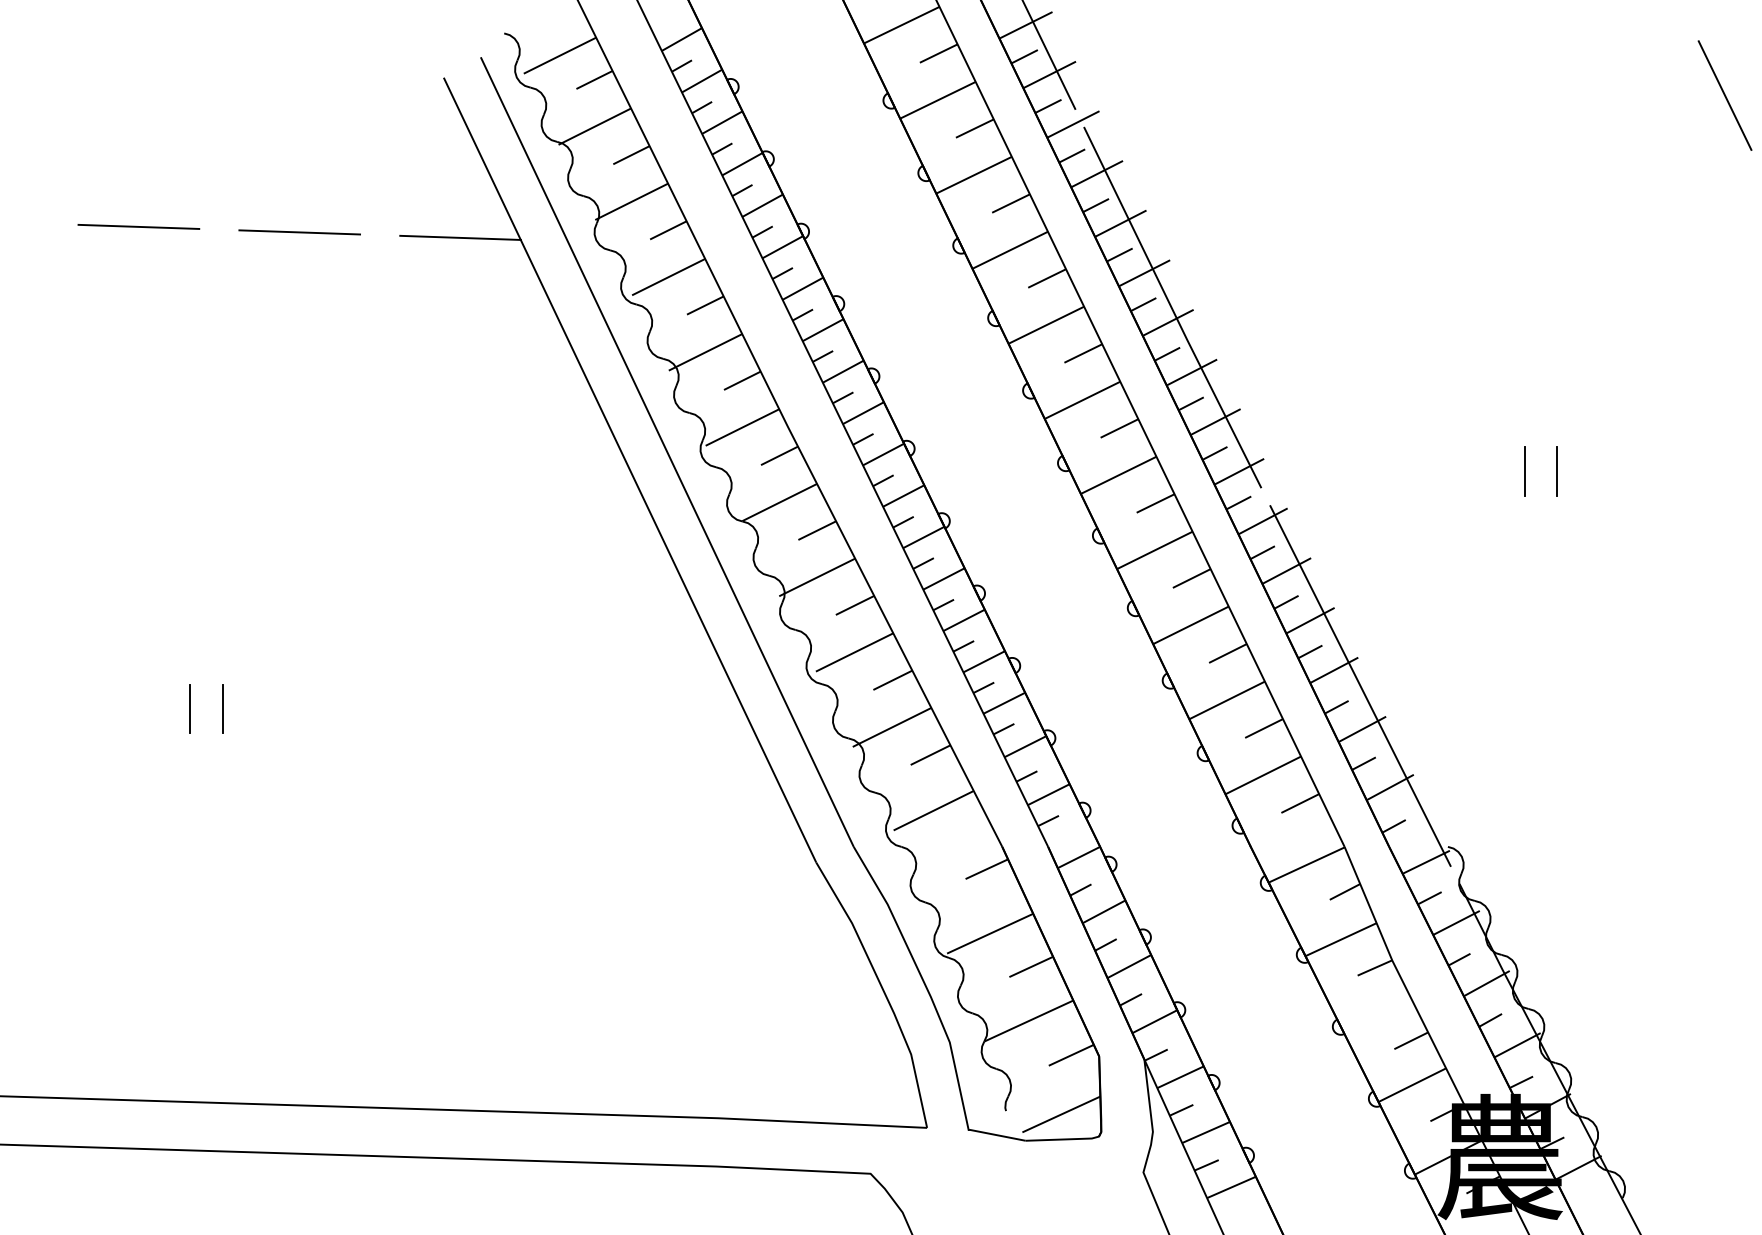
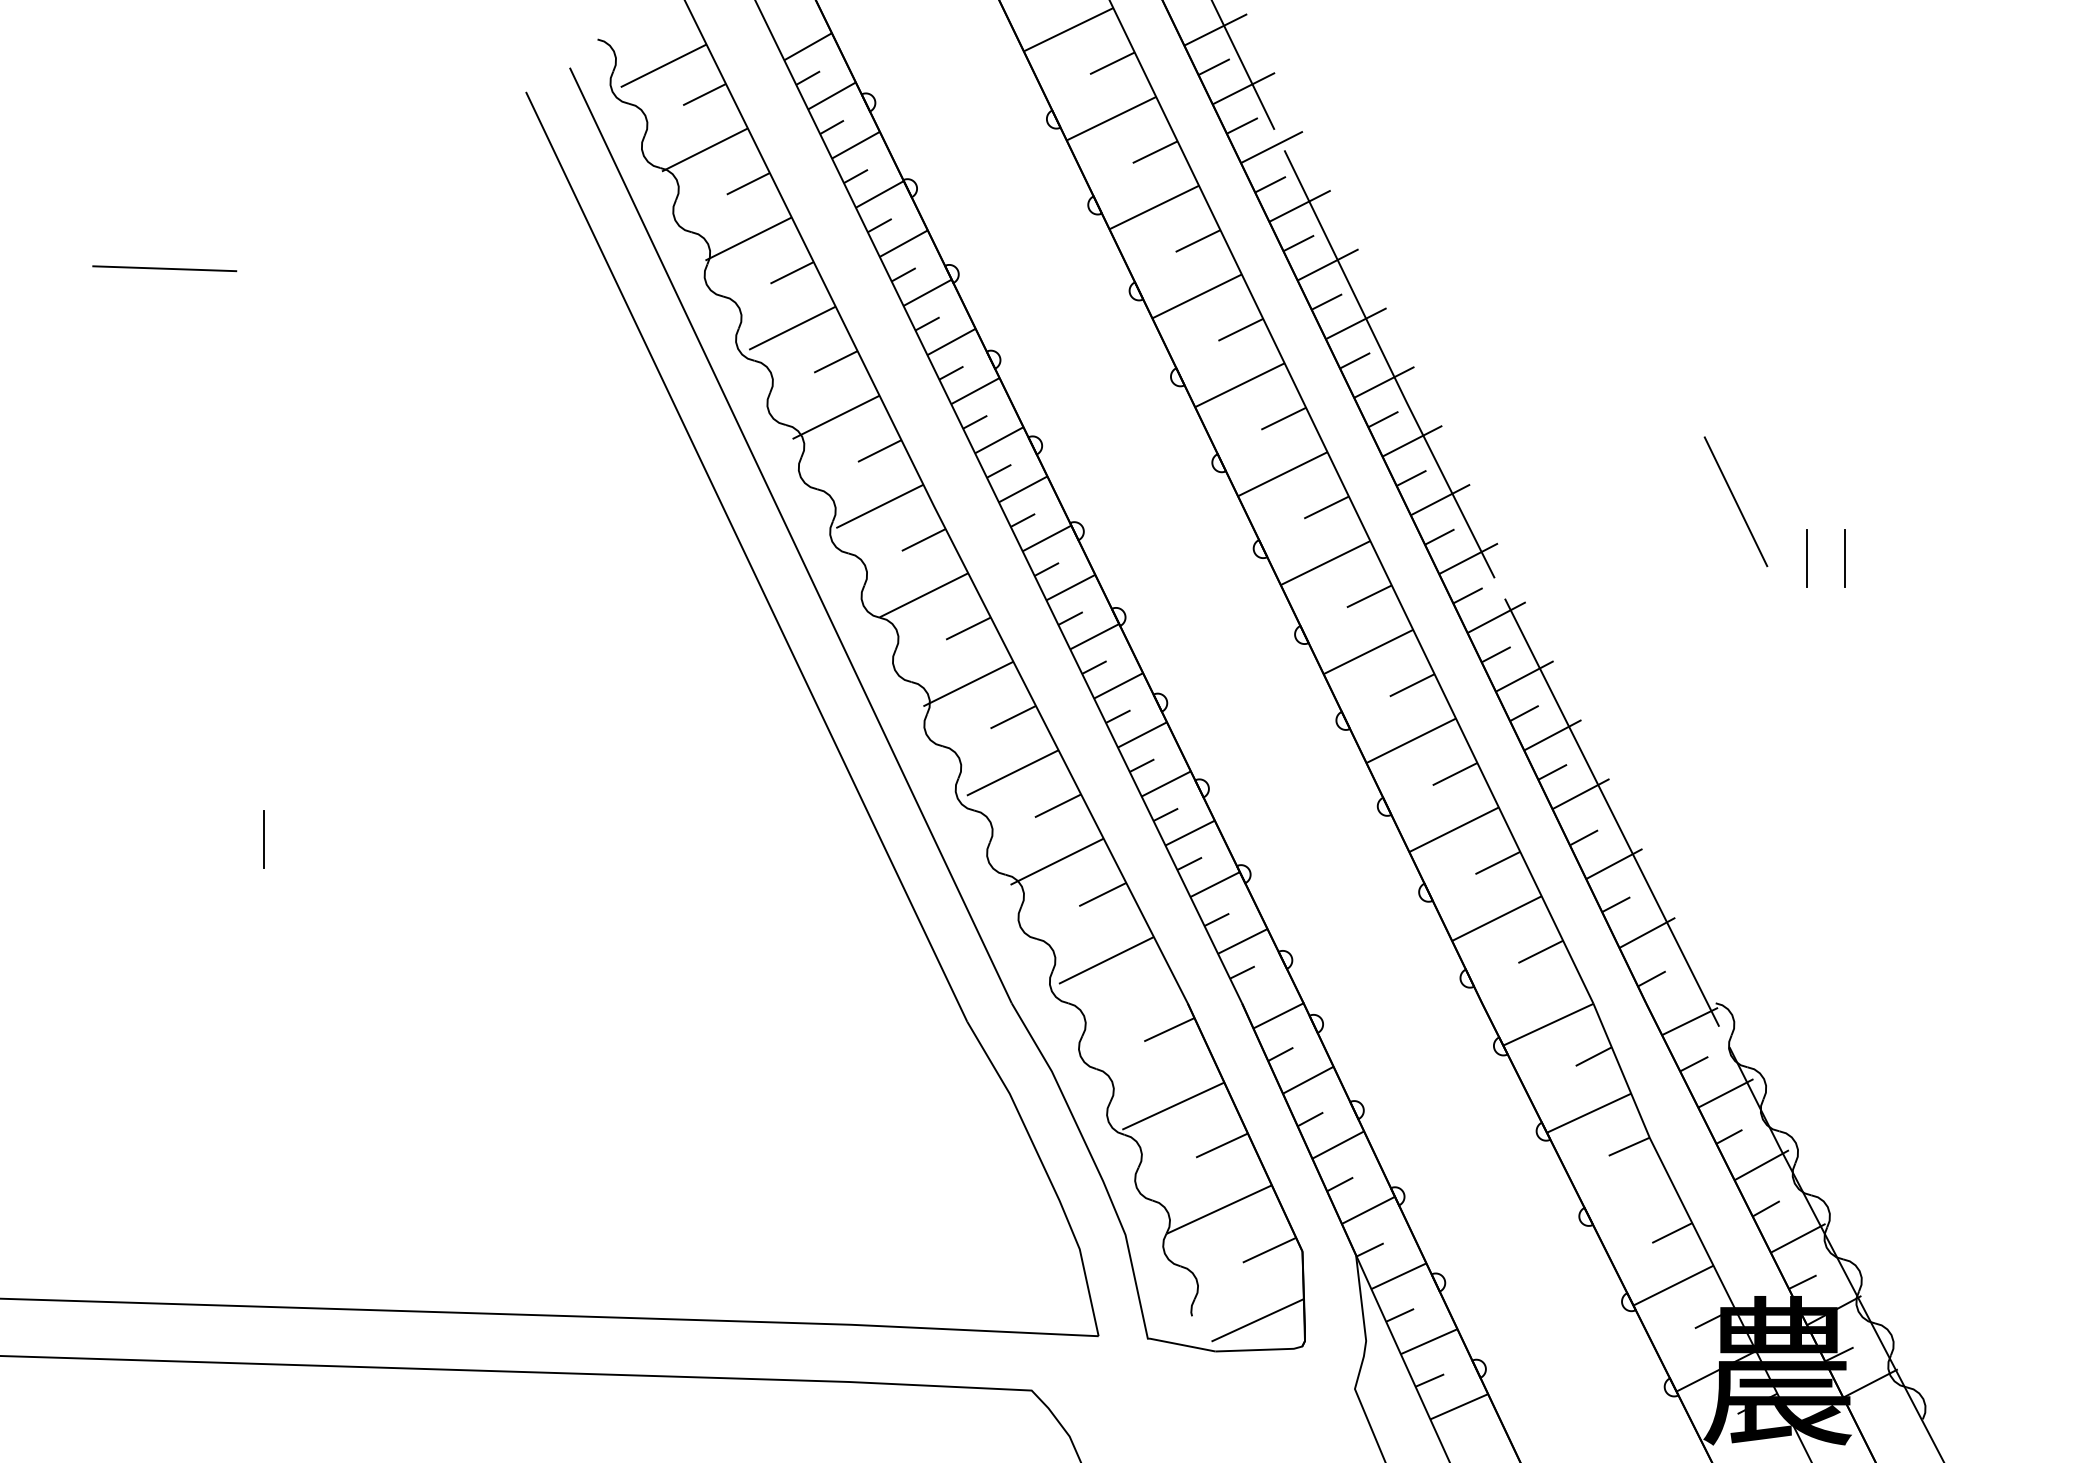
line: (1724, 95) -> (1735, 501), moved
line: (299, 232) -> (355, 275), removed
line: (460, 237) -> (545, 281), removed
line: (190, 708) -> (225, 839), removed

